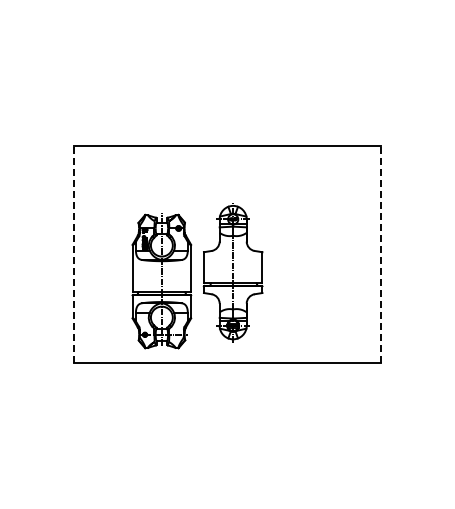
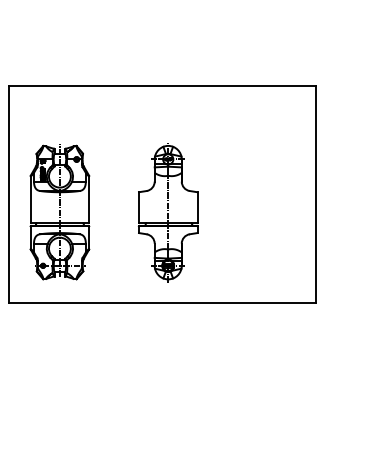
line: (73, 254) -> (8, 194), dashed -> solid
line: (381, 254) -> (316, 194), dashed -> solid
part: (161, 281) -> (59, 212), moved

